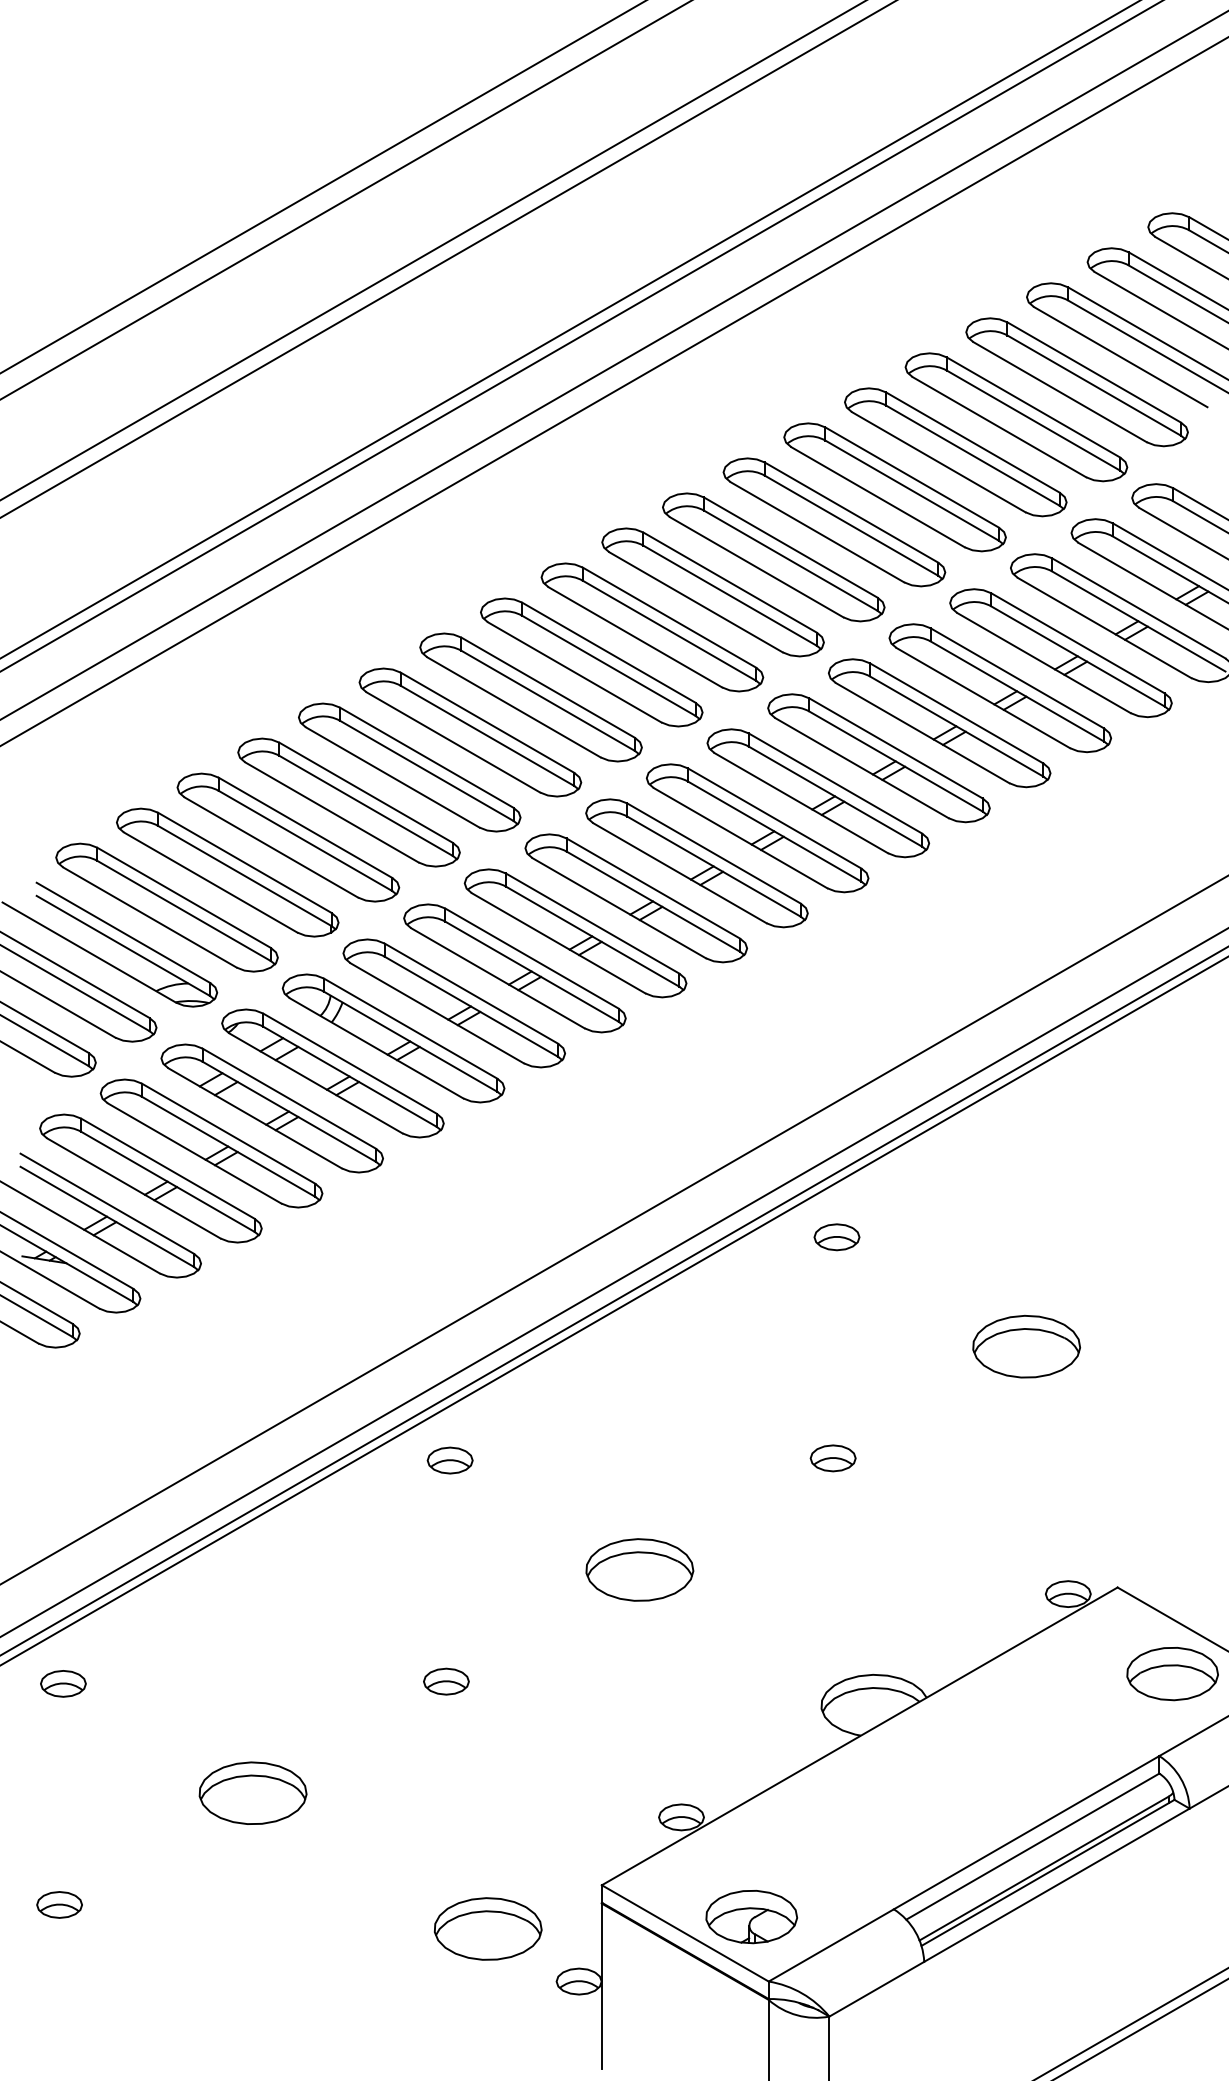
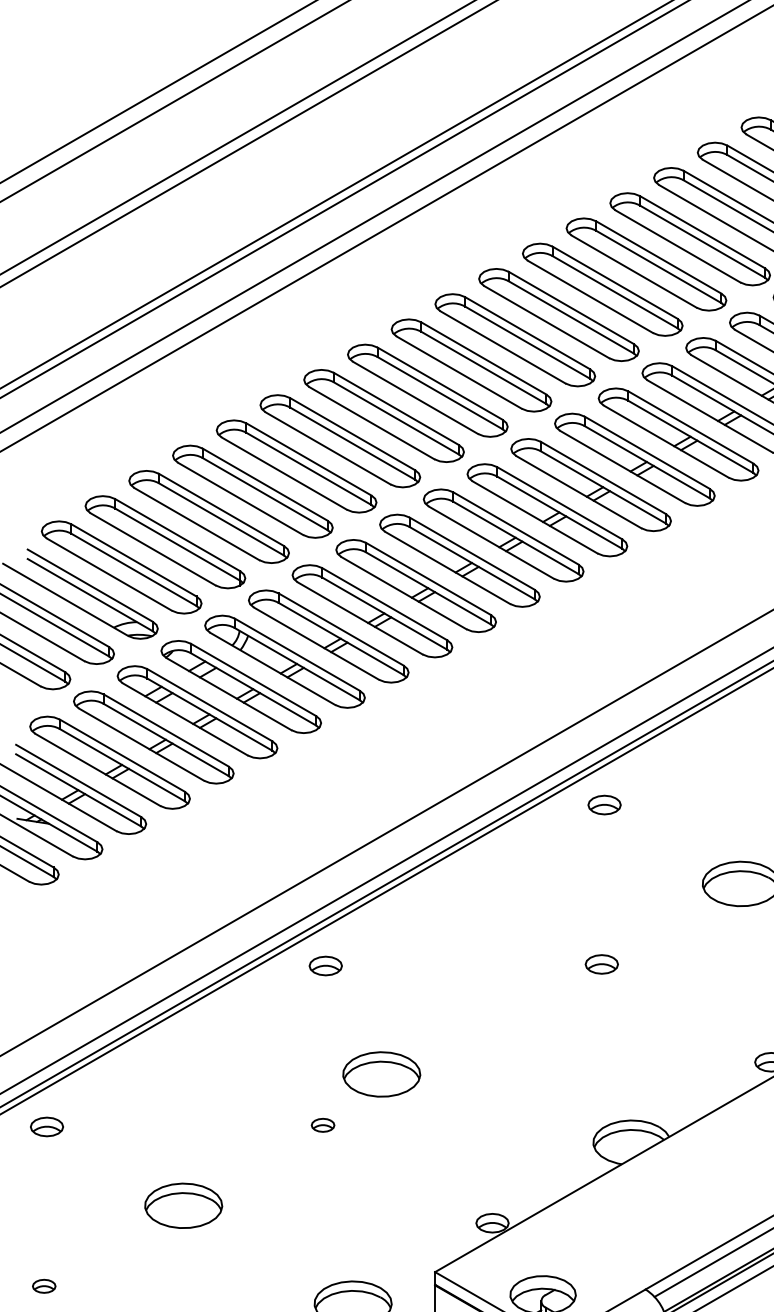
part: (639, 1569) -> (381, 1074), moved
part: (446, 1681) -> (323, 1125), size x0.7
part: (59, 1904) -> (44, 1286), size x0.7

